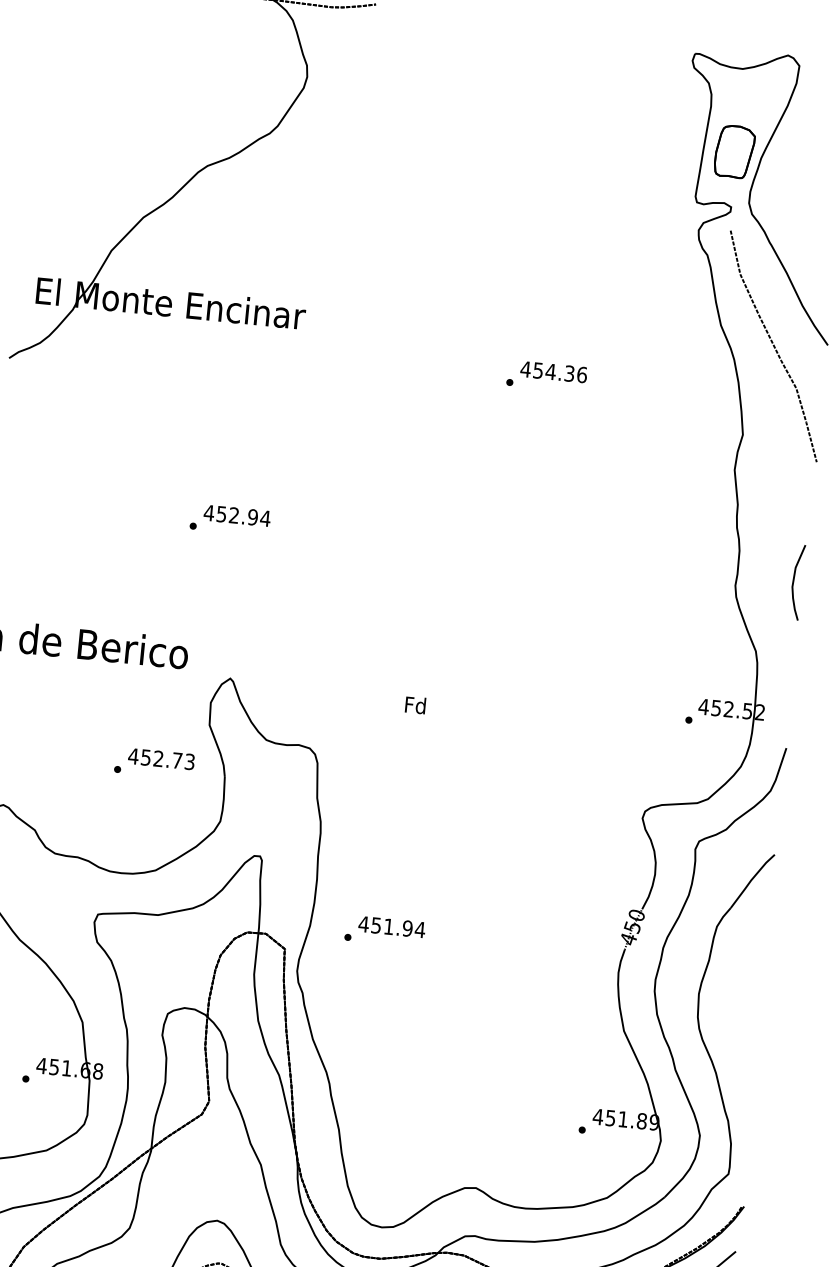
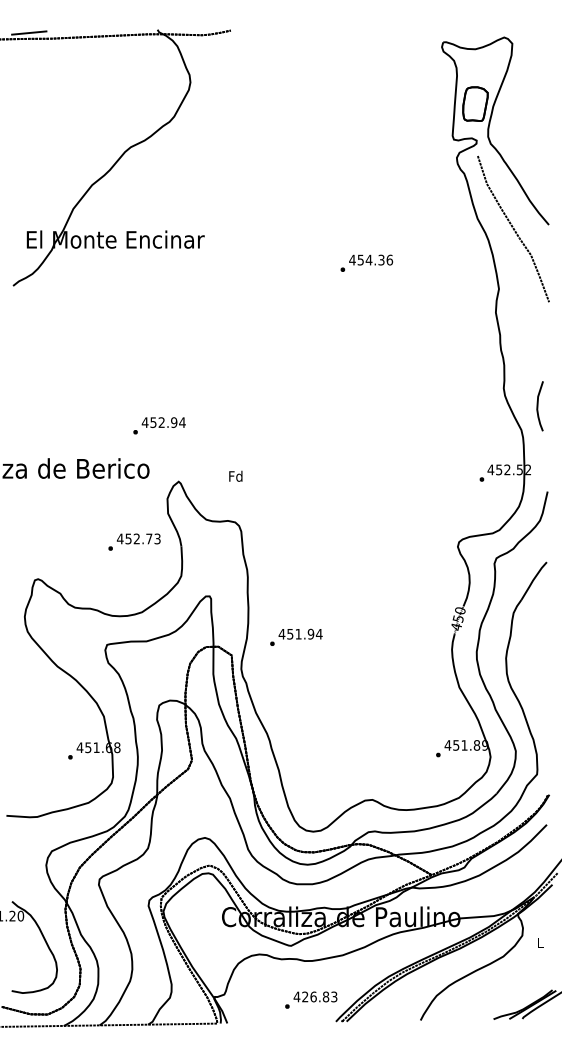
text: (230, 519) -> (159, 425), moved
curve: (794, 582) -> (538, 406), moved
text: (415, 703) -> (235, 475), moved

